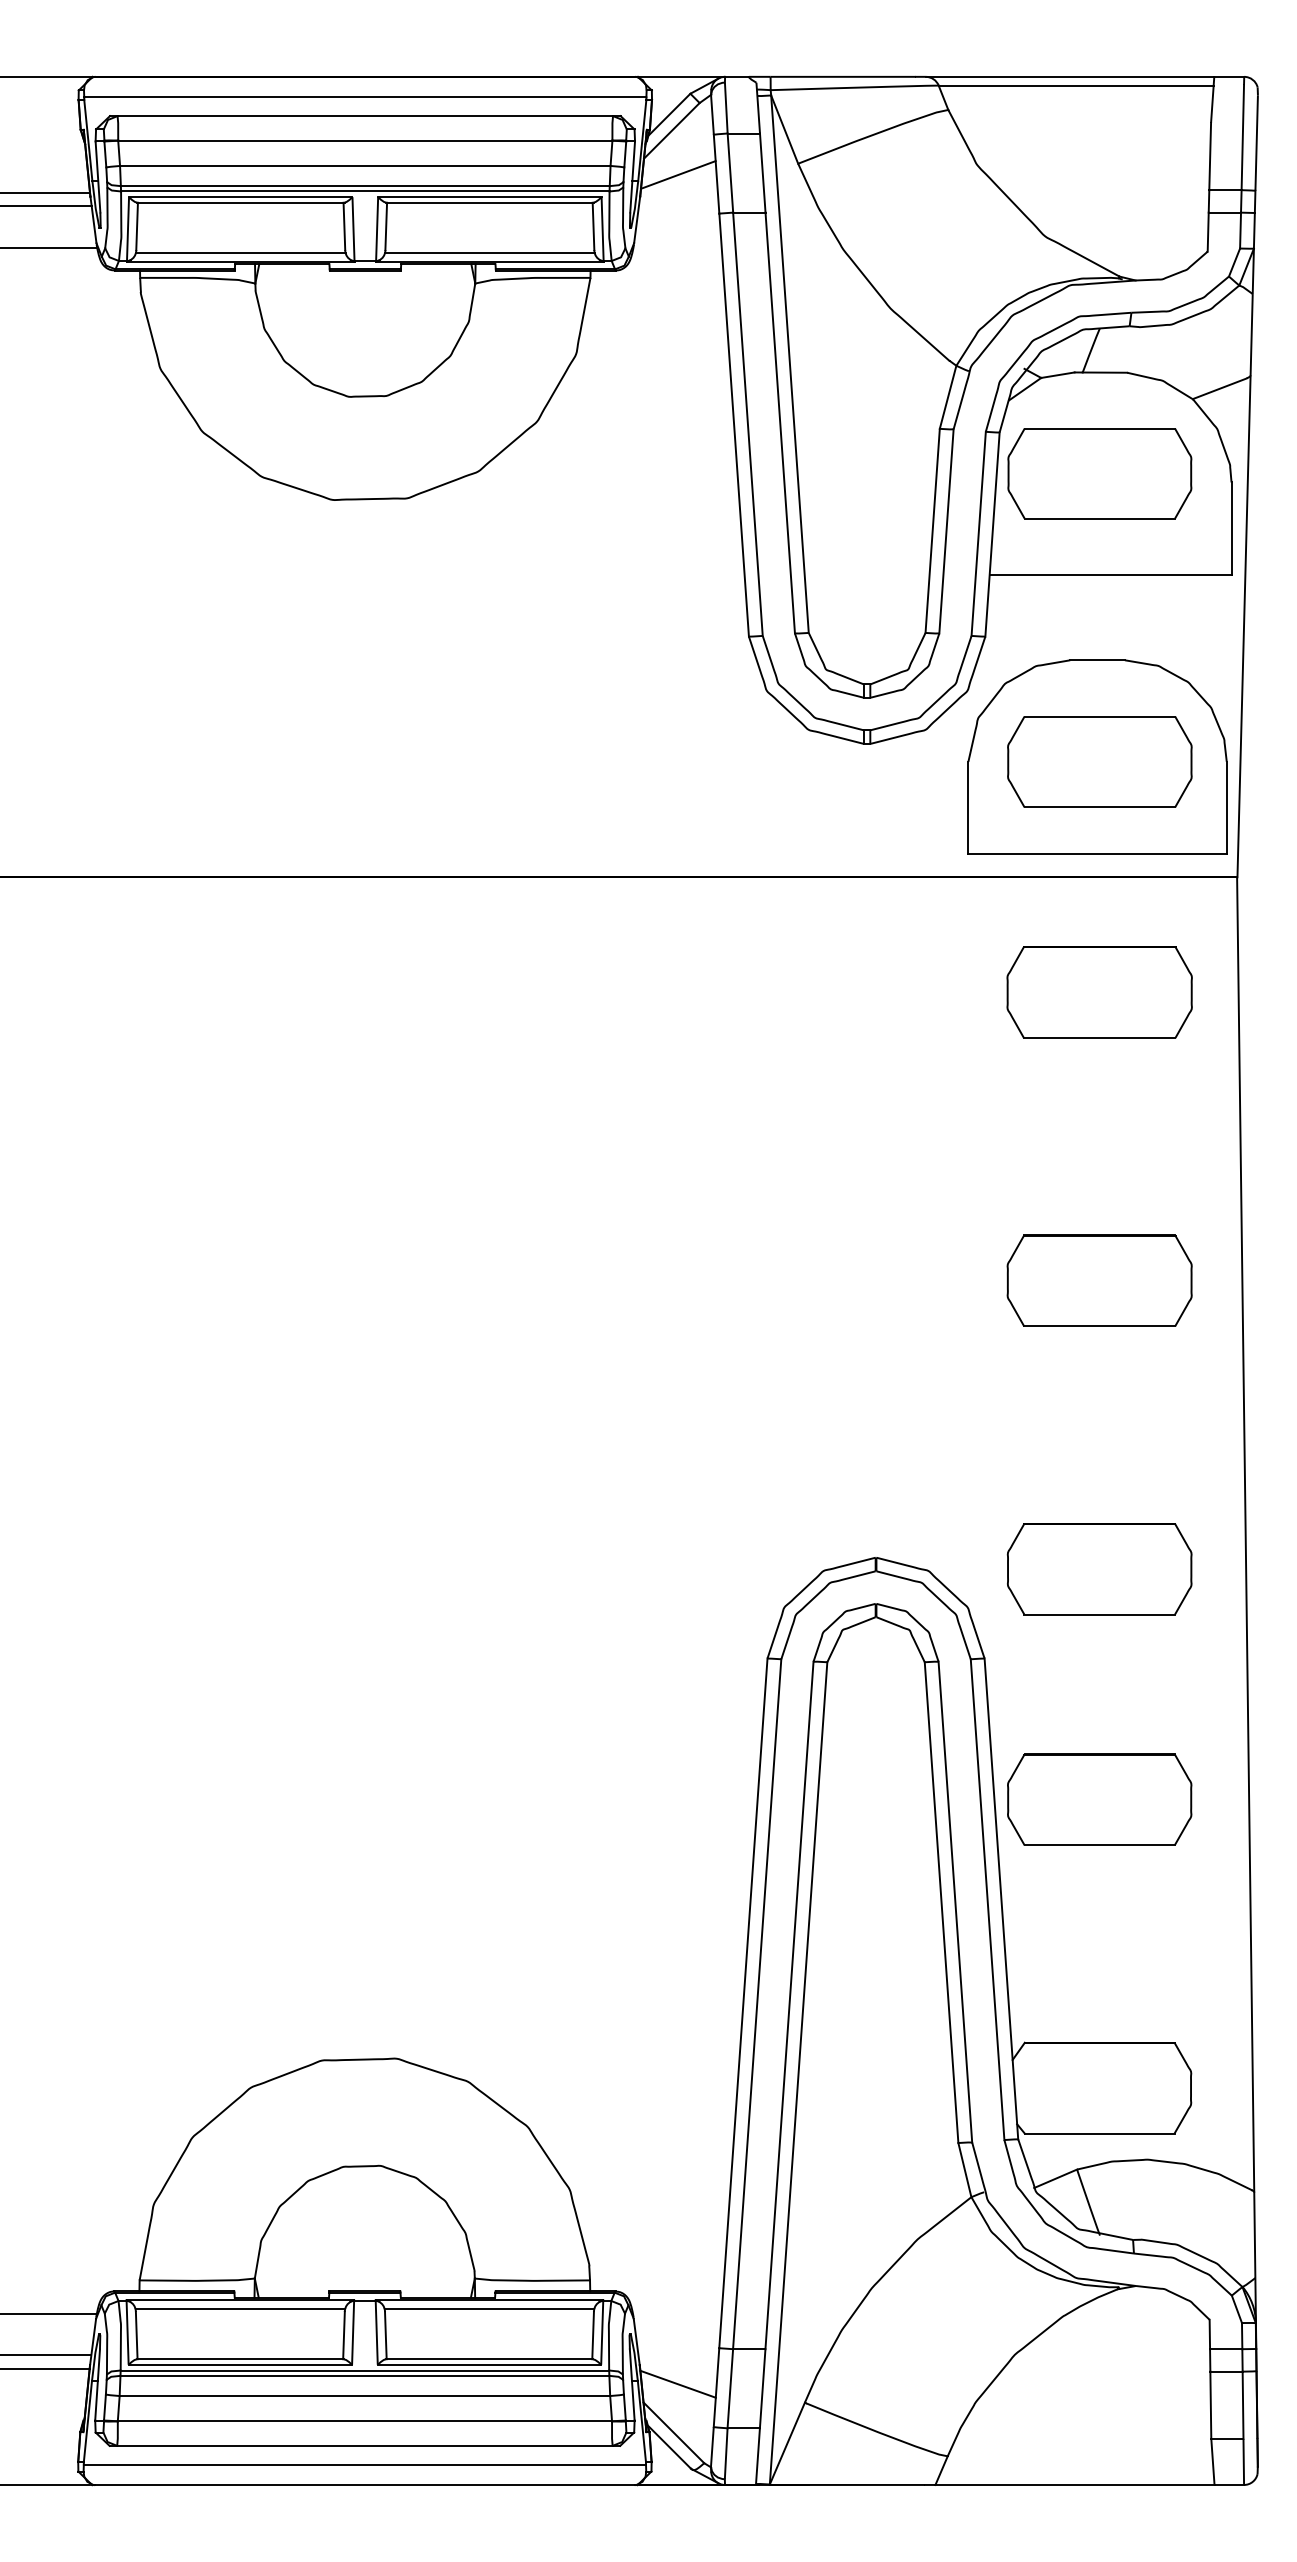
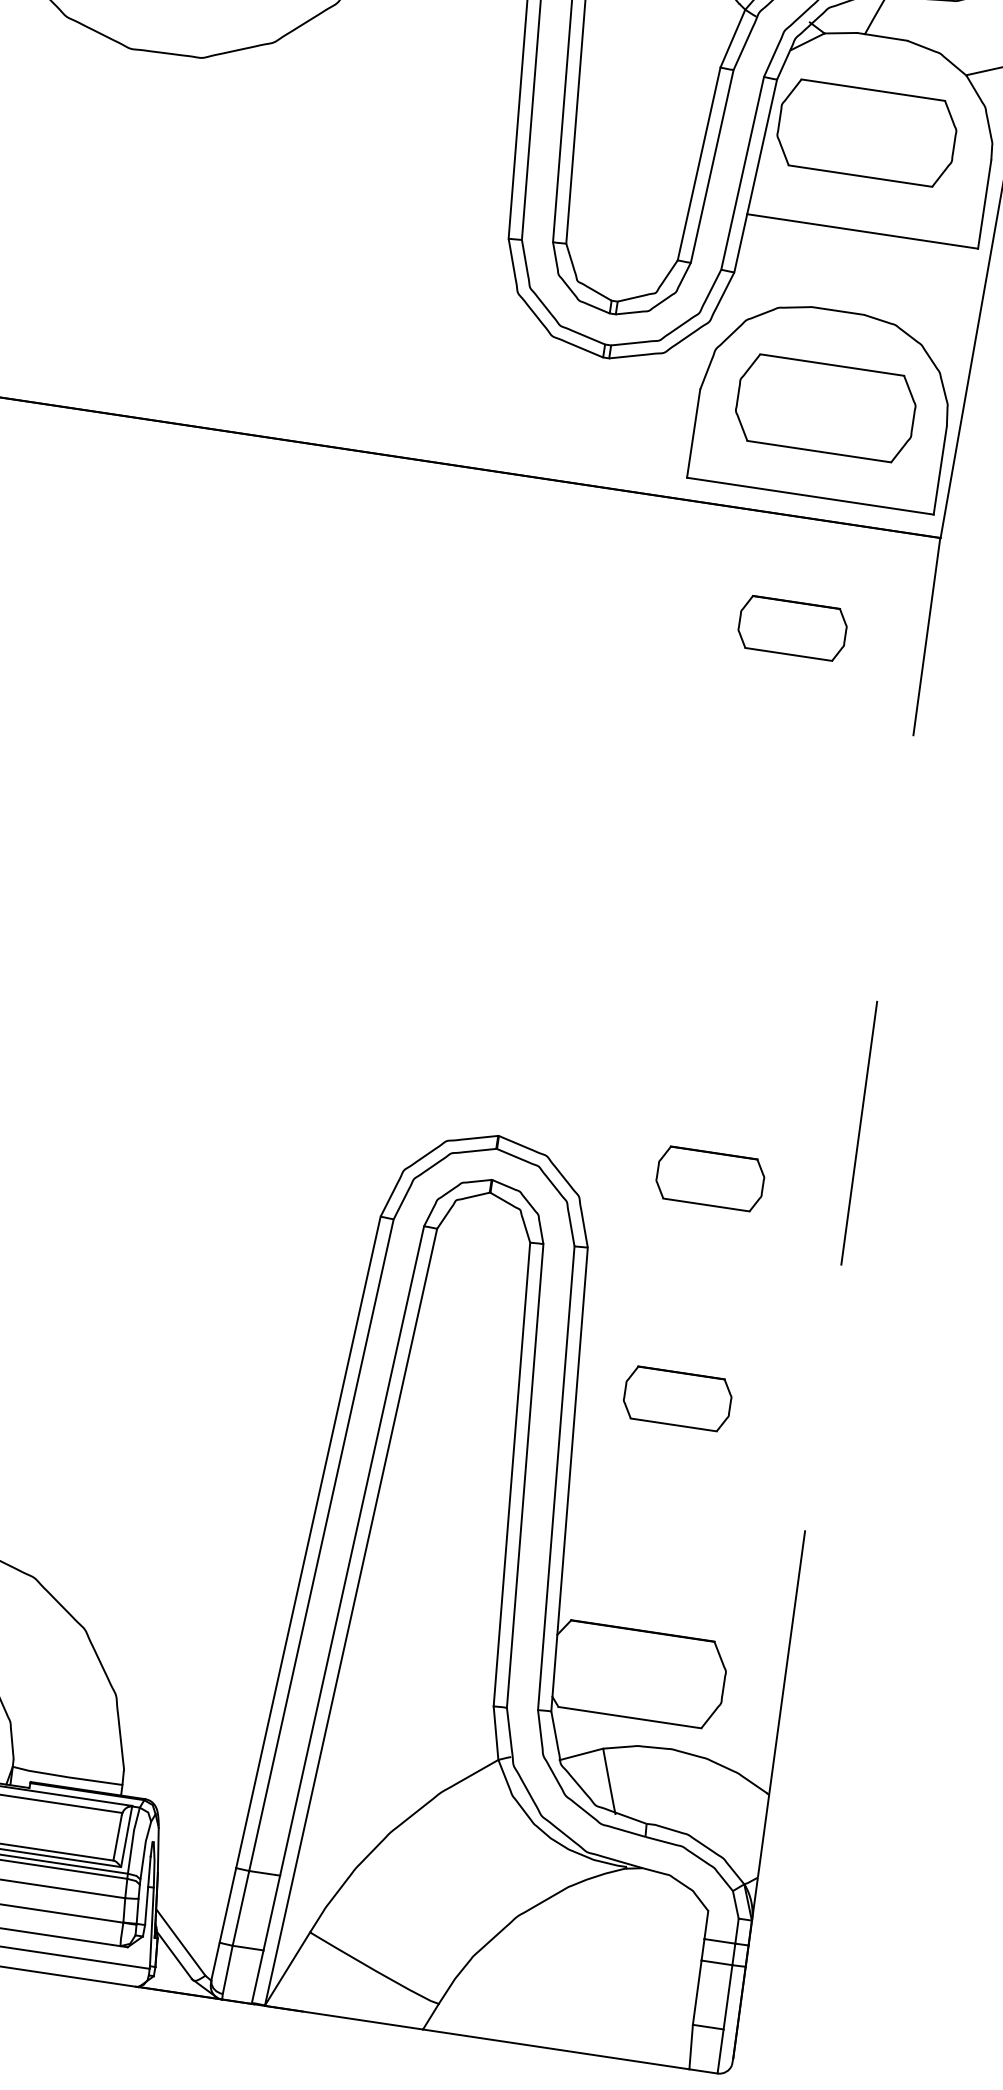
part: (1099, 992) -> (792, 628), size x0.6
part: (1099, 1280) -> (751, 903), removed
line: (1245, 1533) -> (854, 1165), solid -> dashed
part: (1099, 1569) -> (710, 1179), size x0.6
part: (1099, 1799) -> (677, 1398), size x0.6
line: (677, 2383) -> (191, 1895), removed

